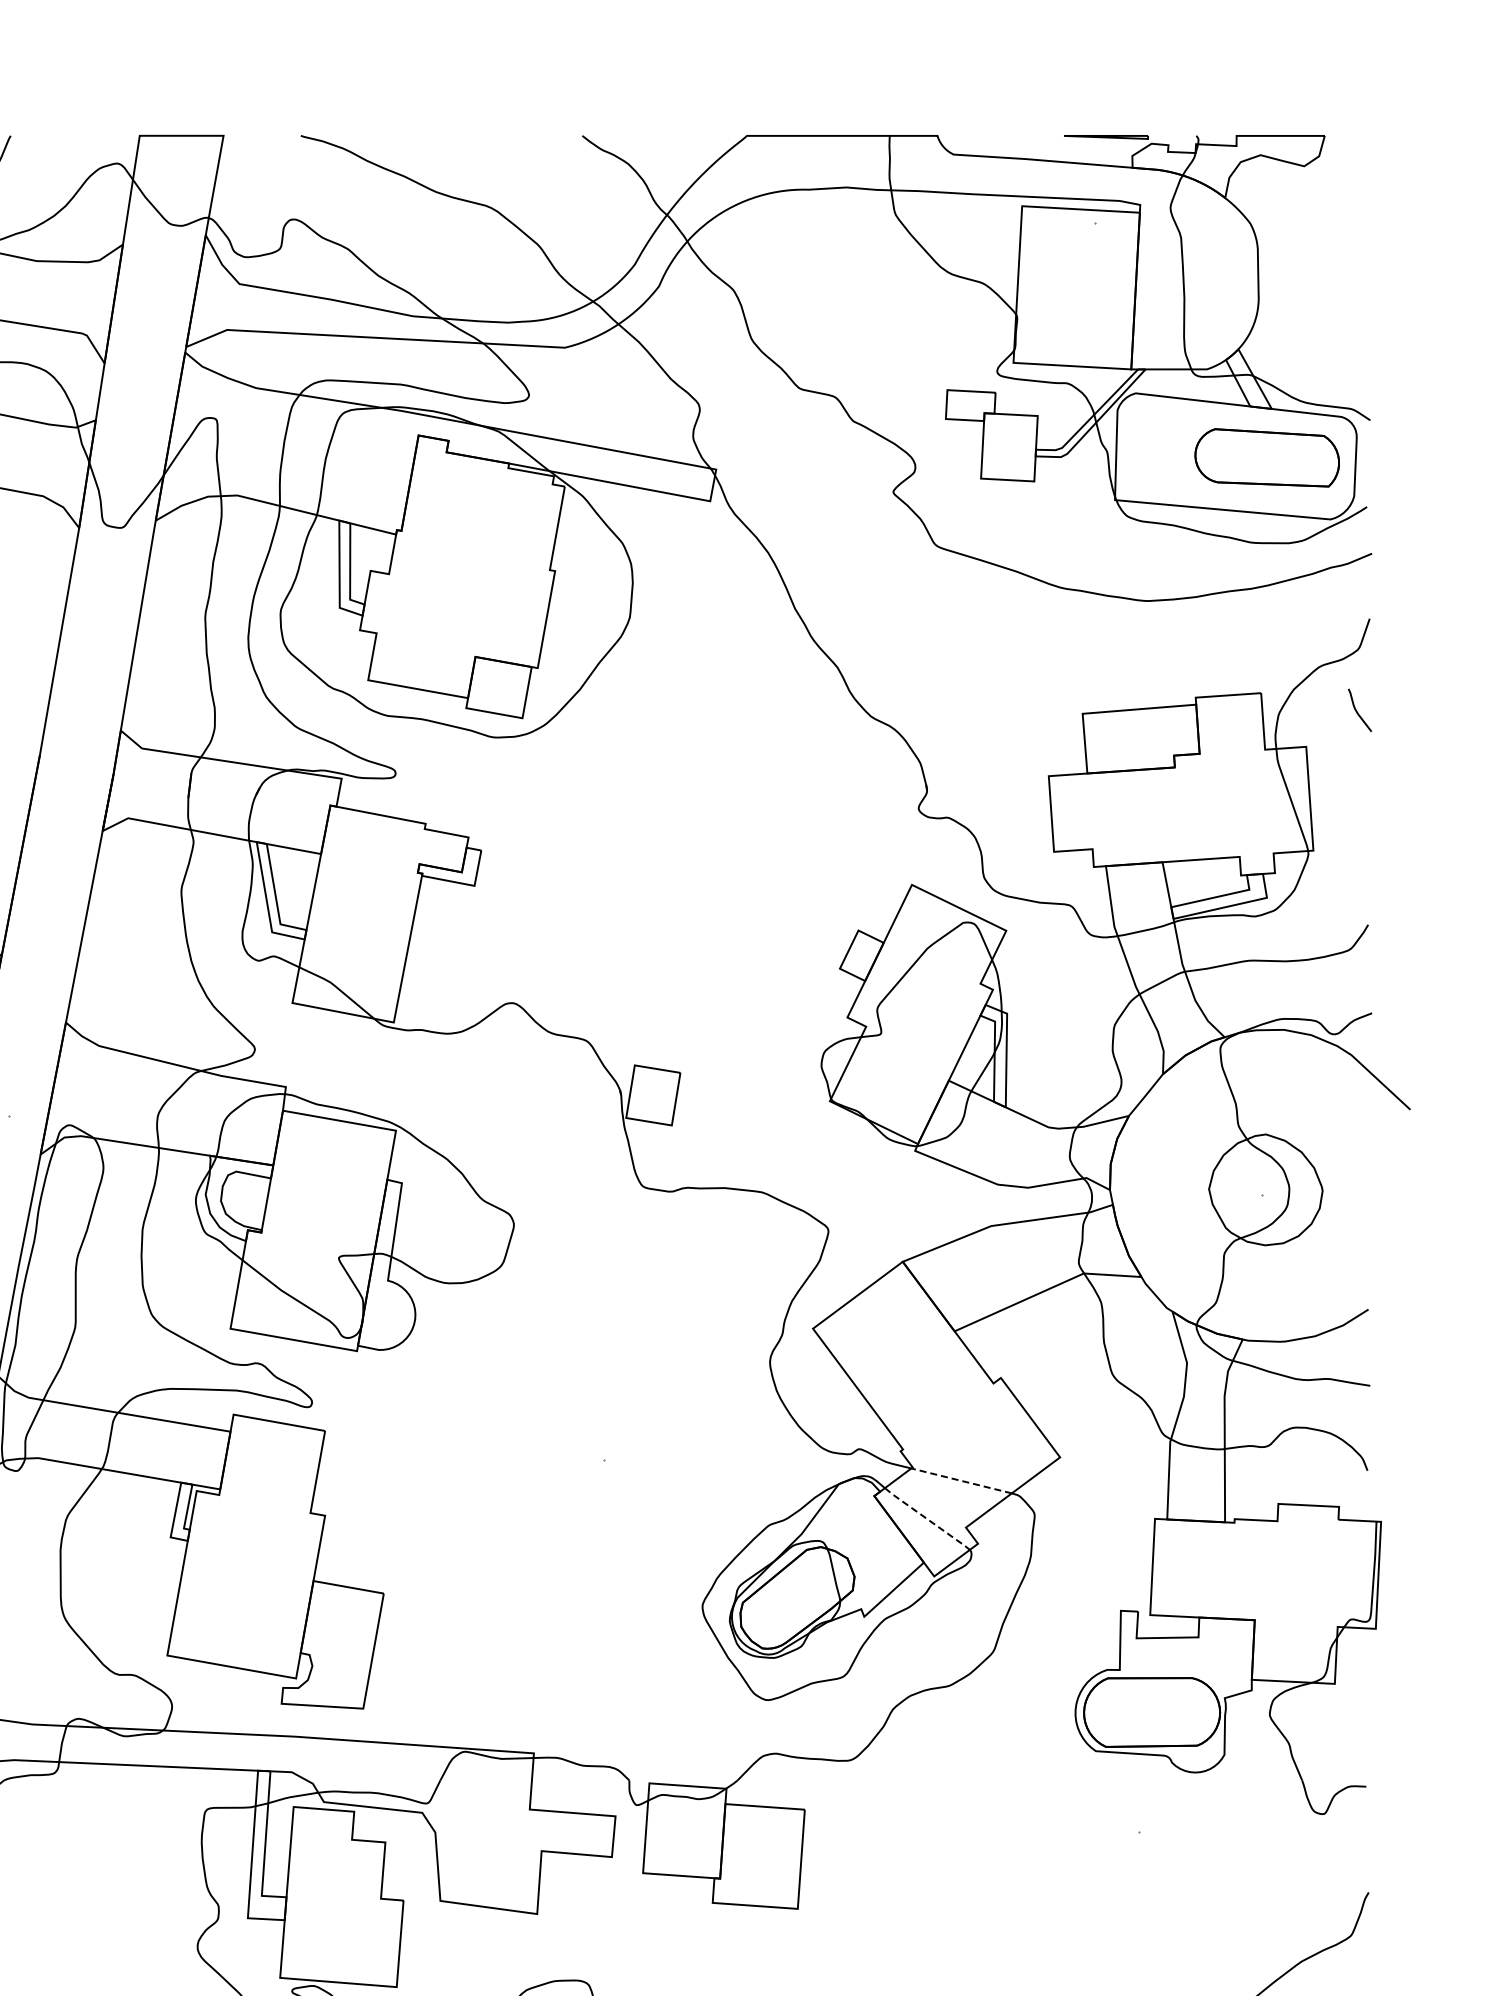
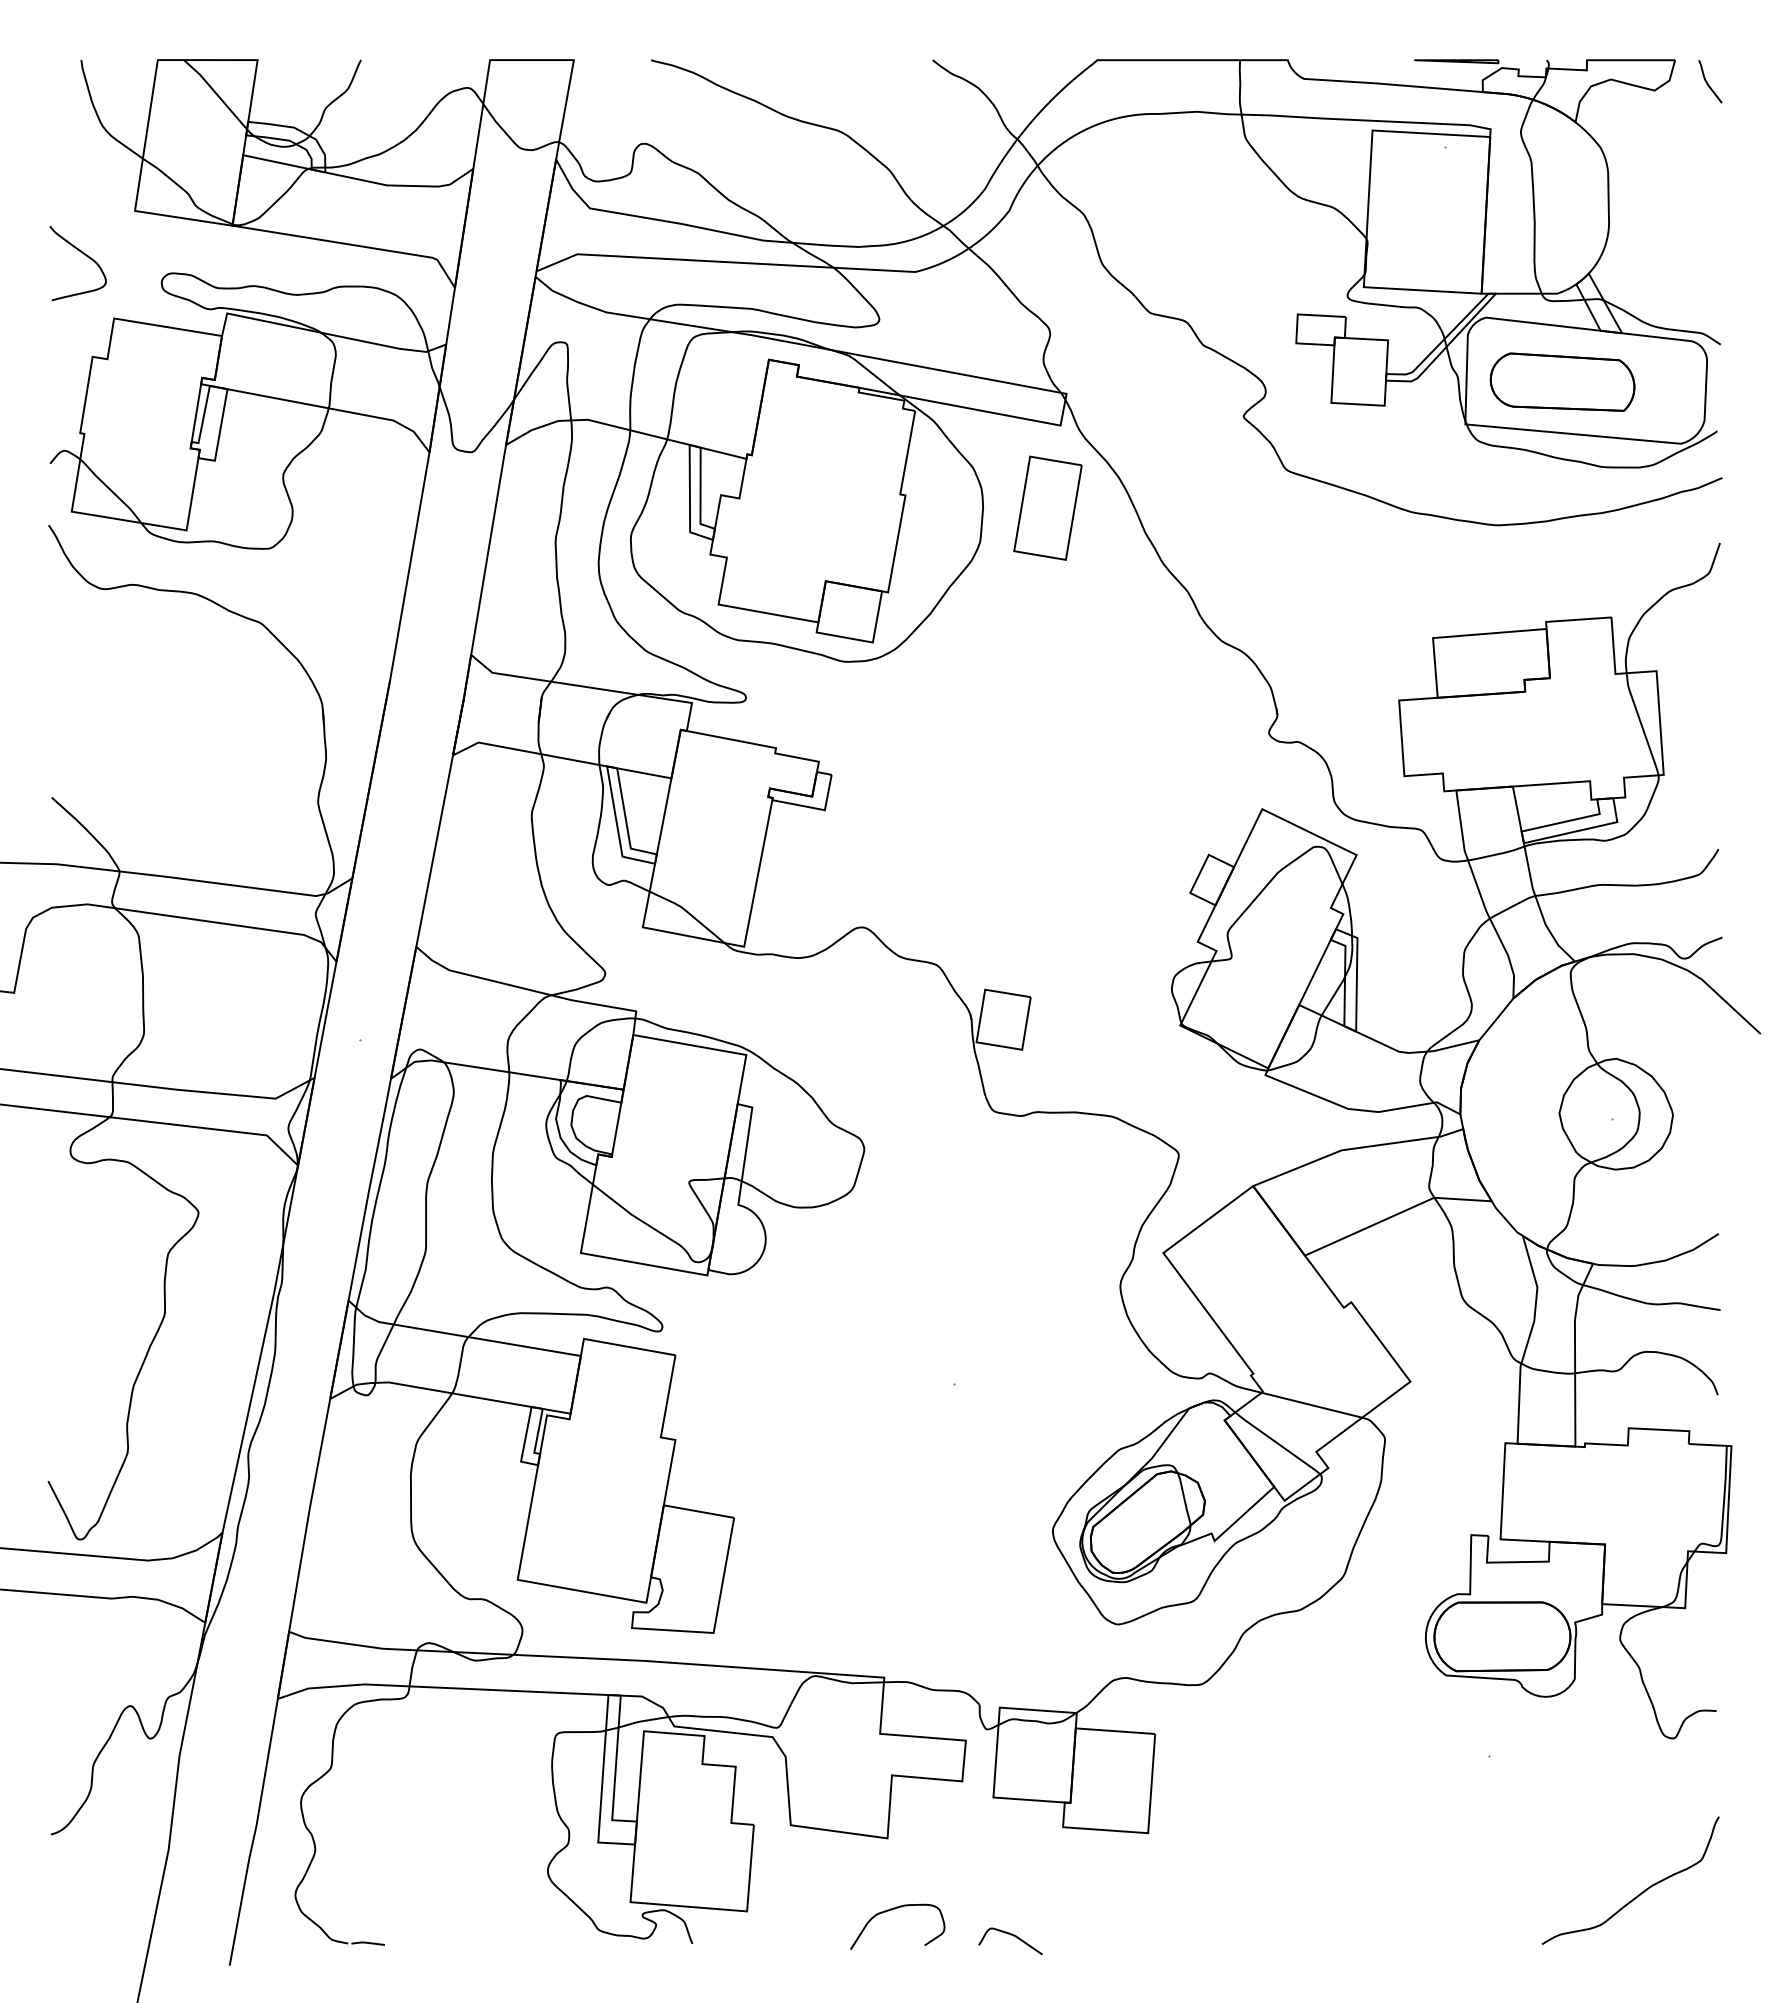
part: (1267, 457) -> (1562, 381), moved
part: (697, 583) -> (1047, 507), added
curve: (1358, 712) -> (1708, 83), moved
line: (961, 1481) -> (1311, 1405), dashed -> solid
line: (928, 1519) -> (1278, 1443), dashed -> solid

